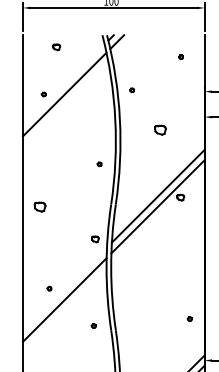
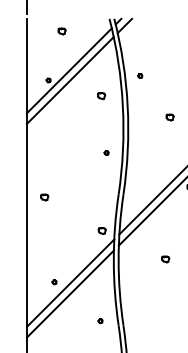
line: (63, 85) -> (69, 71), added
part: (94, 109) -> (101, 96), added
part: (160, 129) -> (169, 116), size x0.62
part: (39, 206) -> (44, 196), size x0.62
part: (156, 266) -> (165, 259), added
line: (65, 289) -> (71, 283), added

